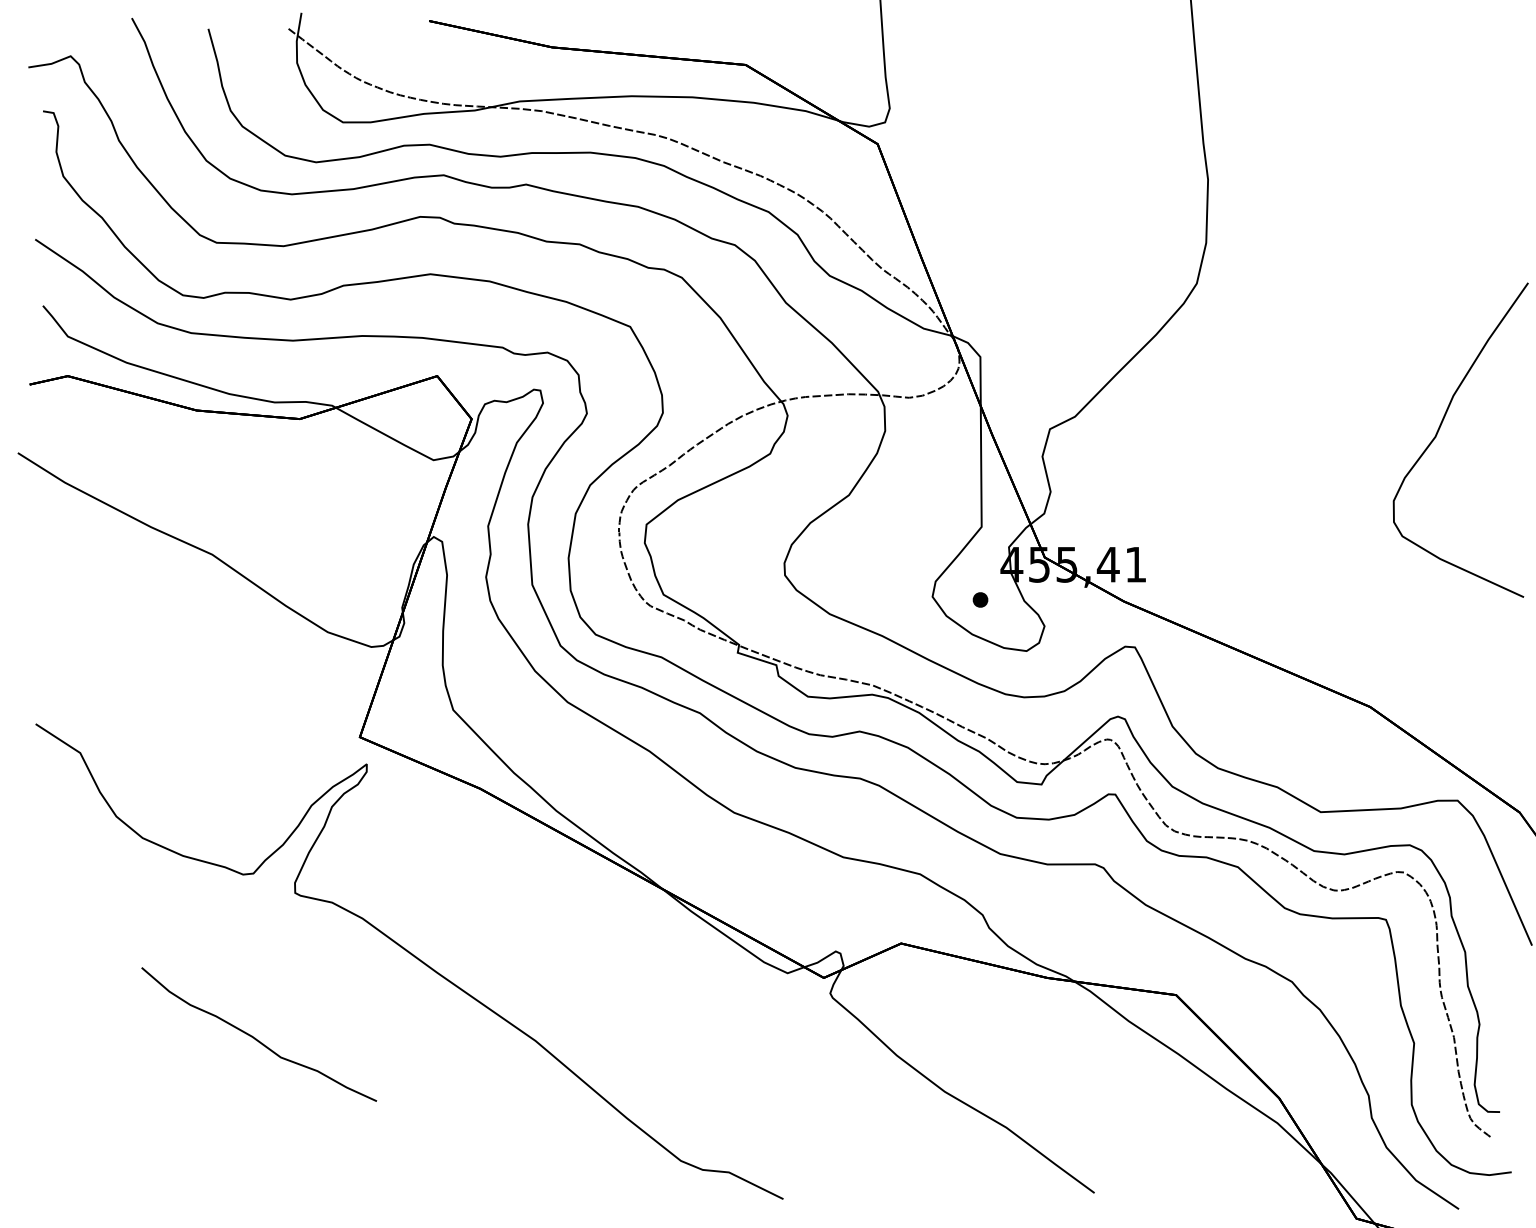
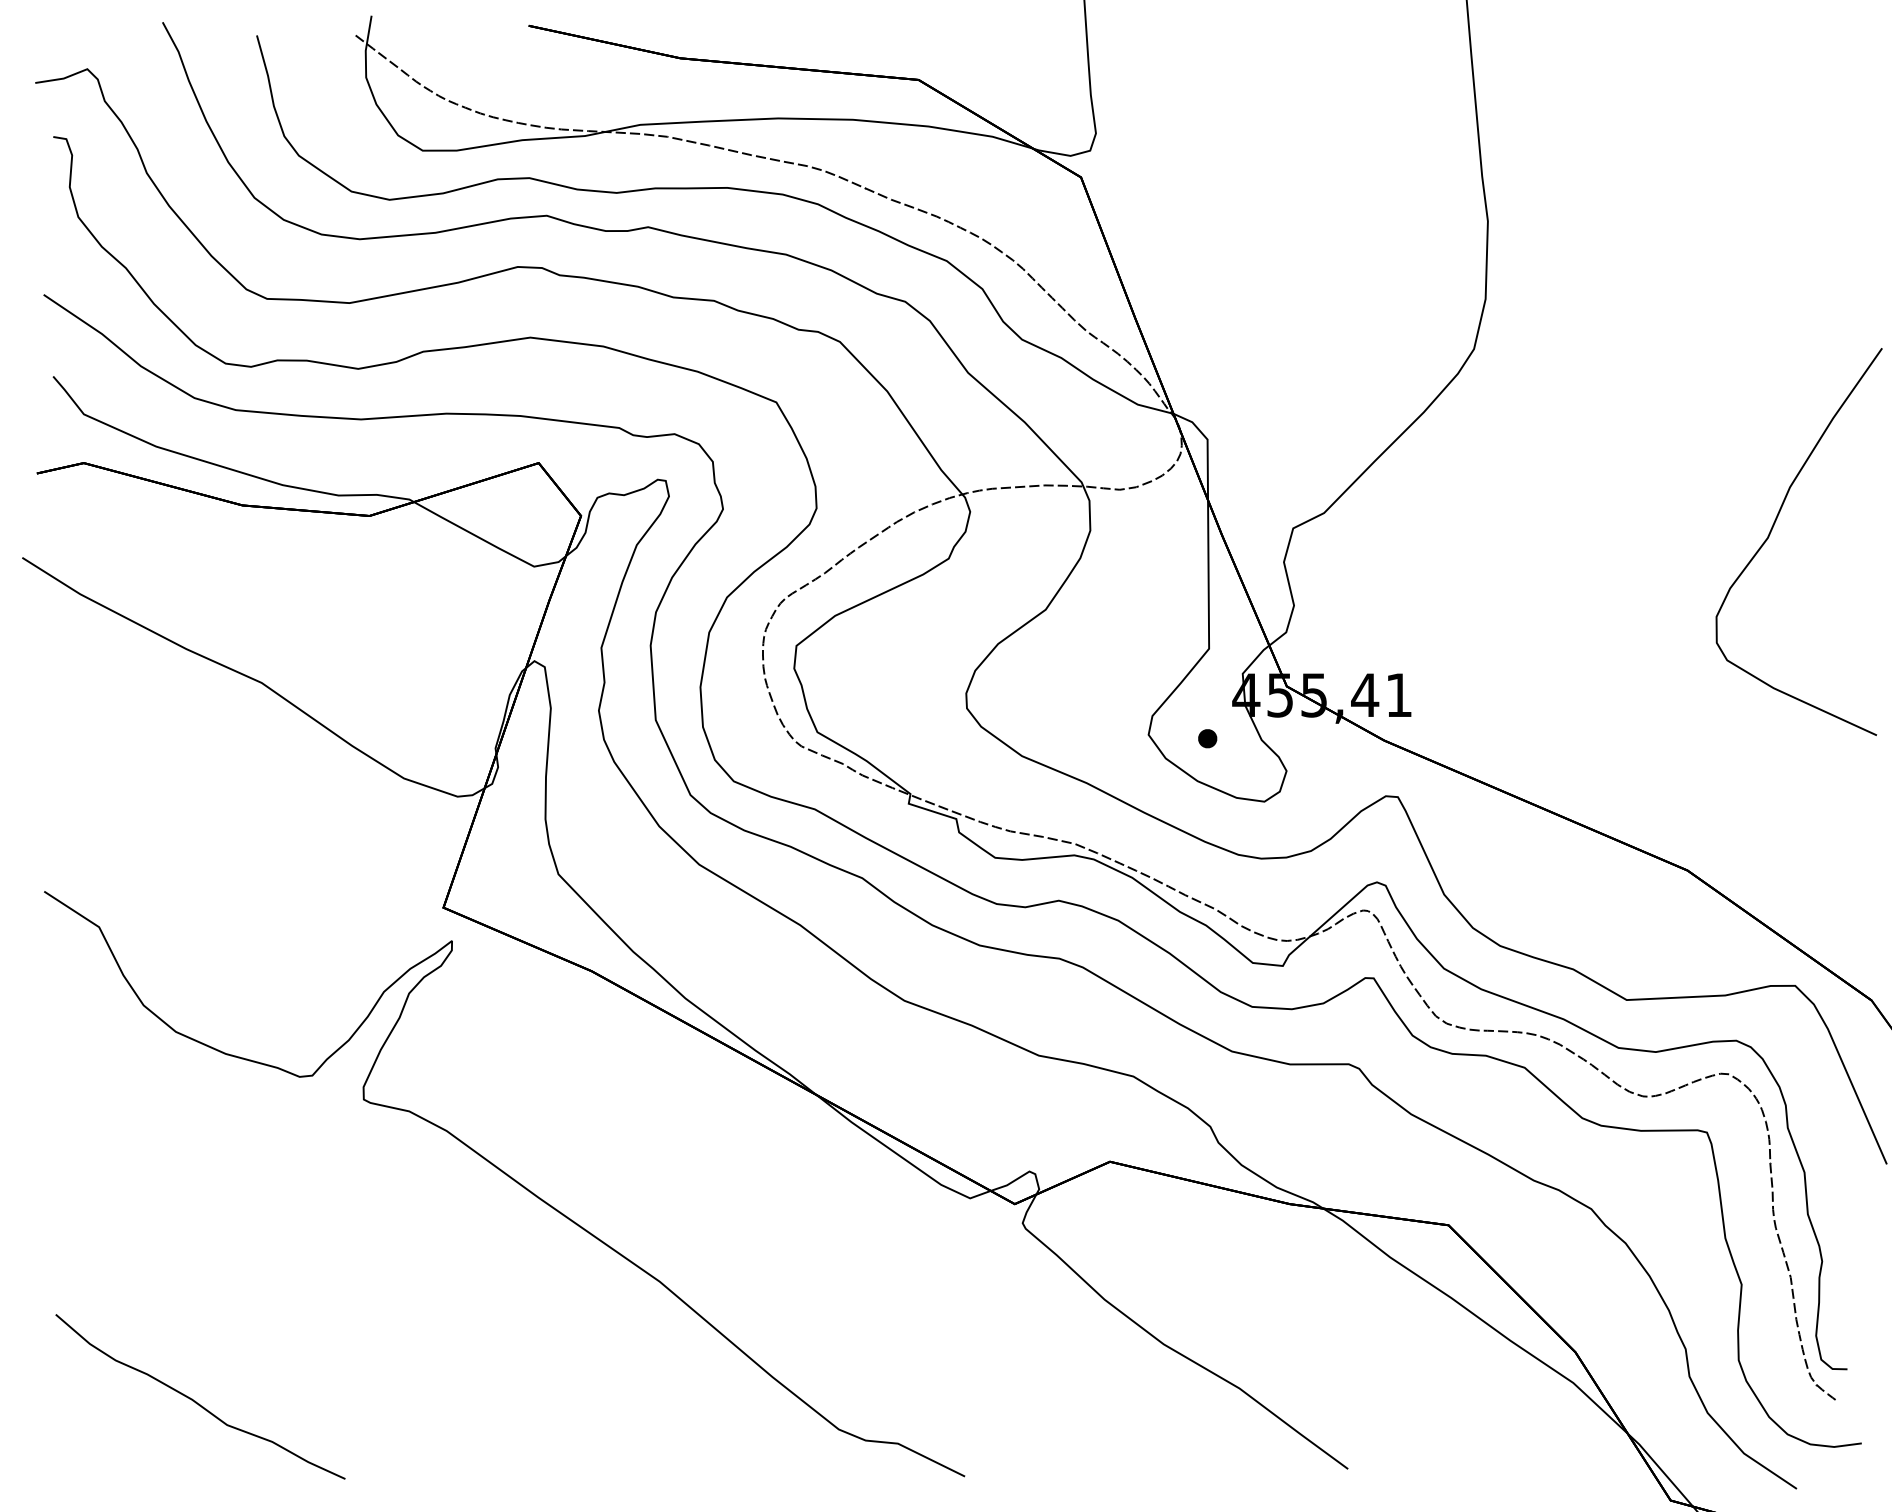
curve: (255, 1037) -> (195, 1400), moved

